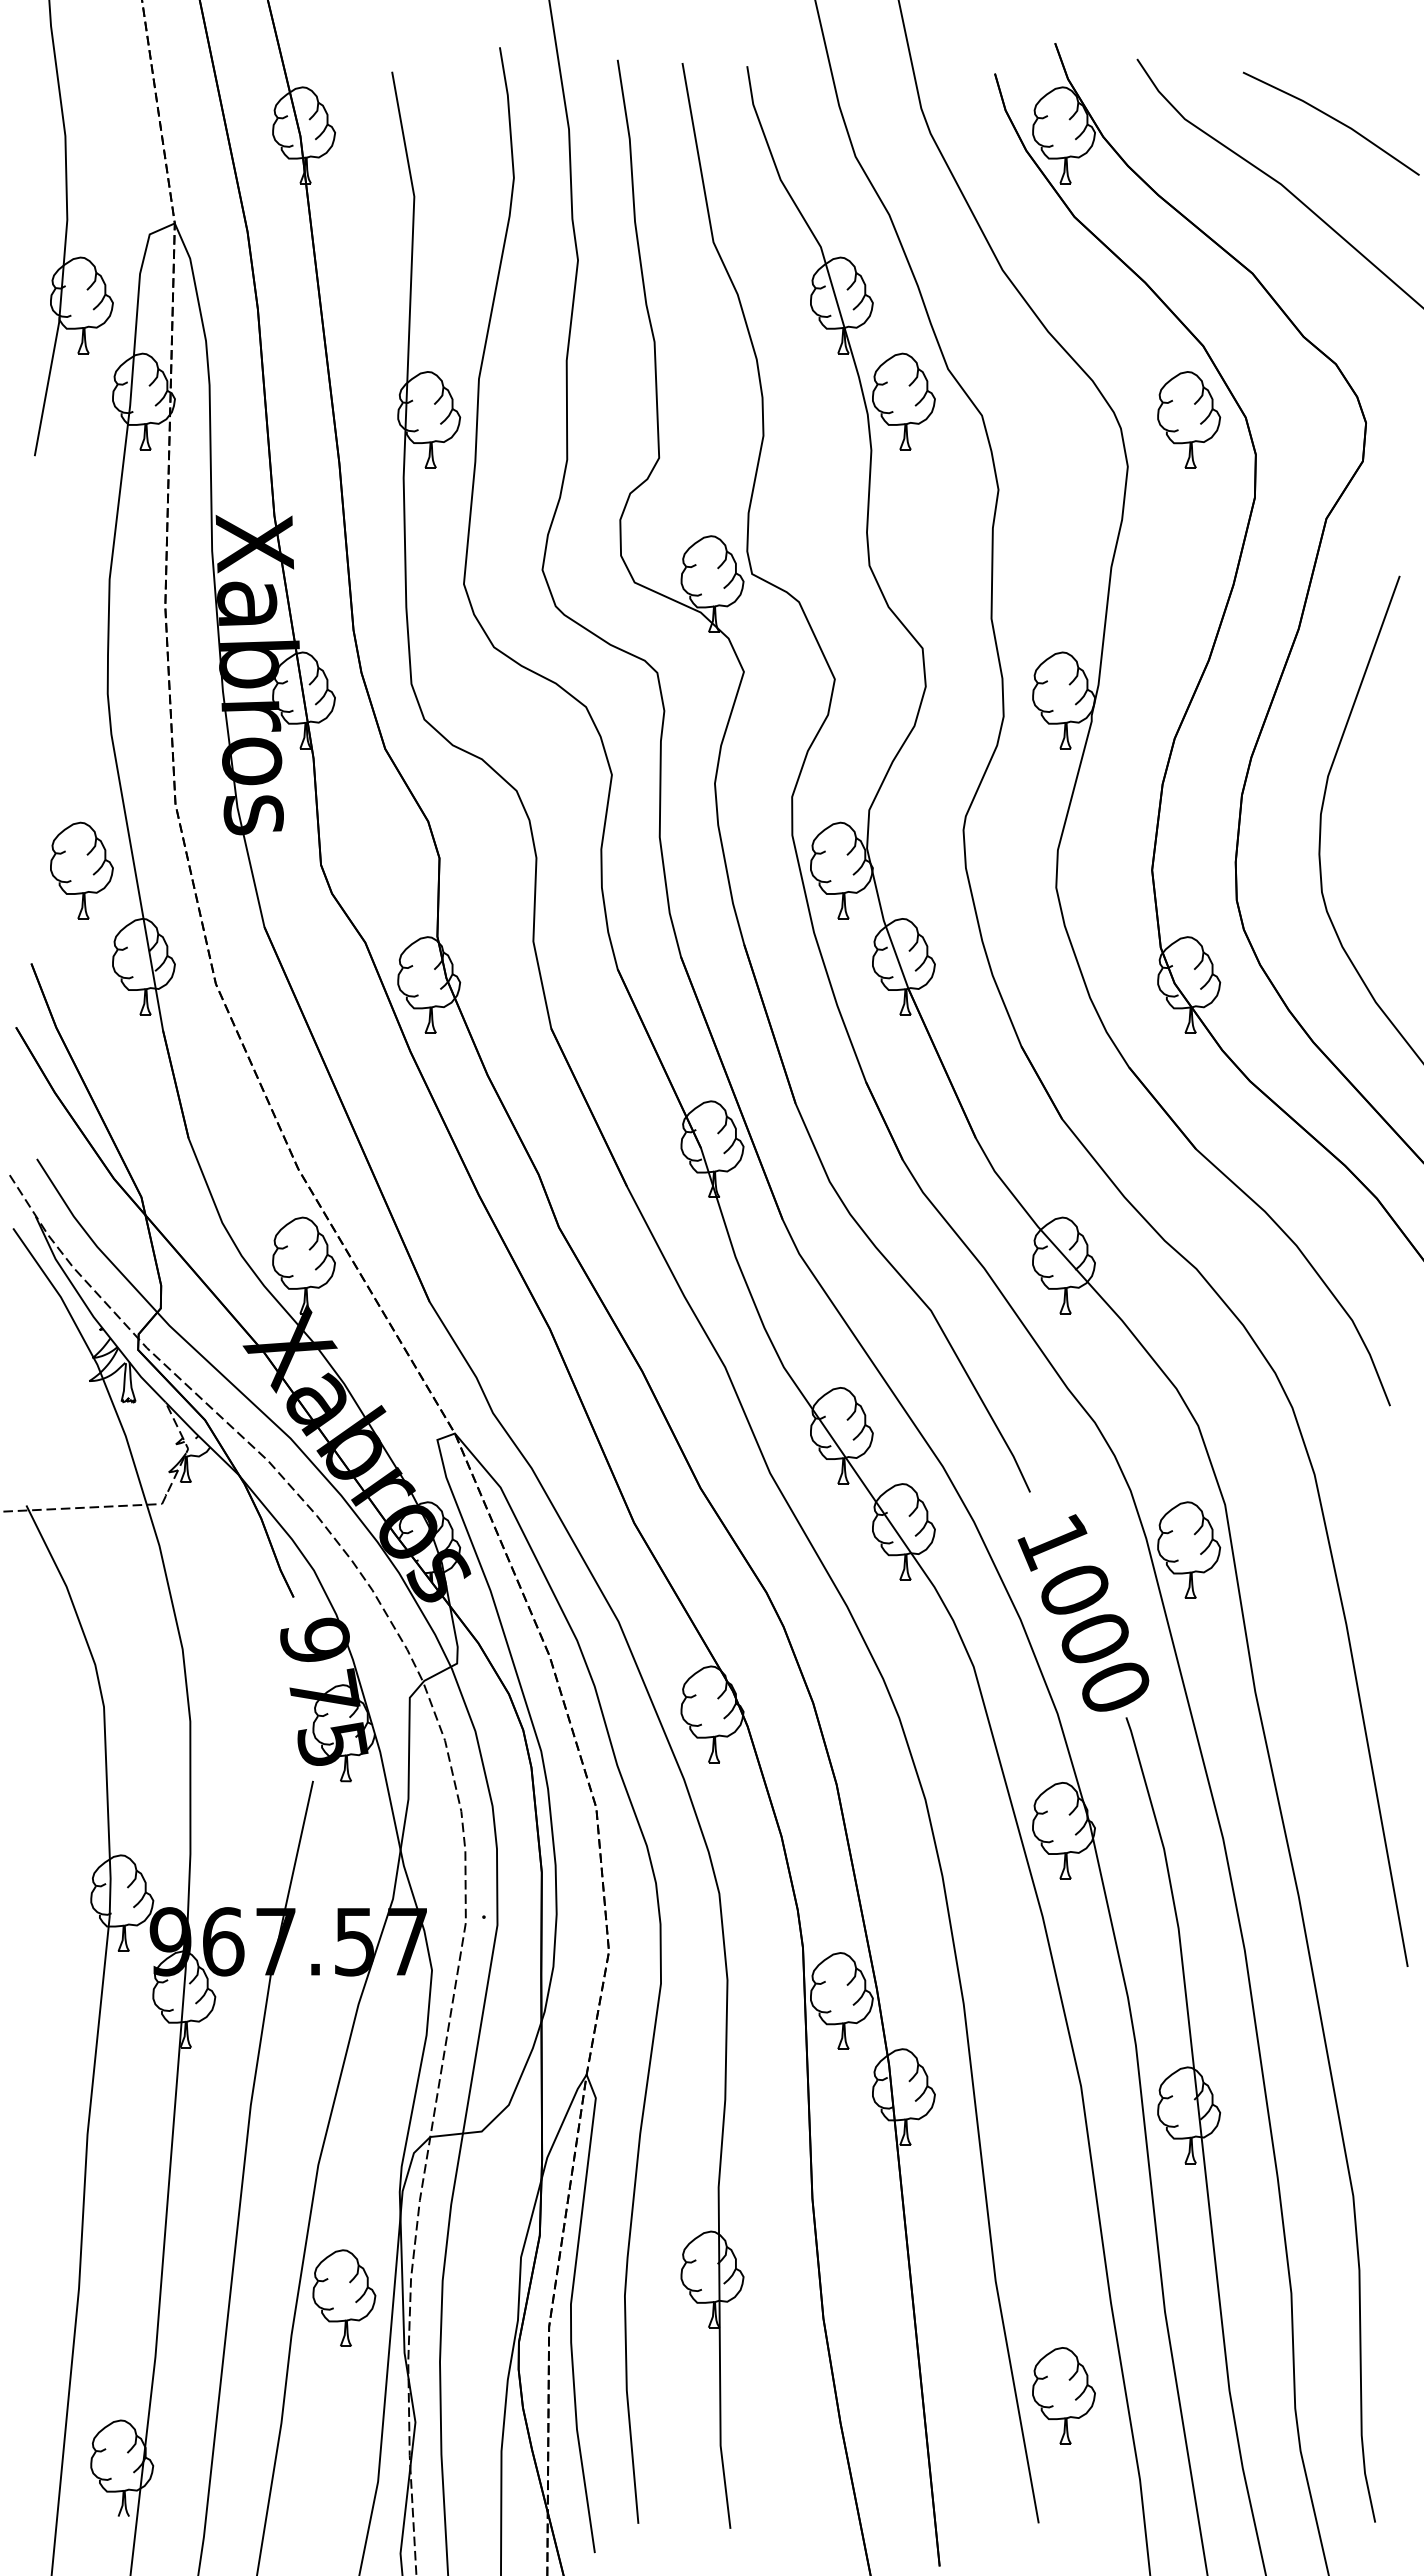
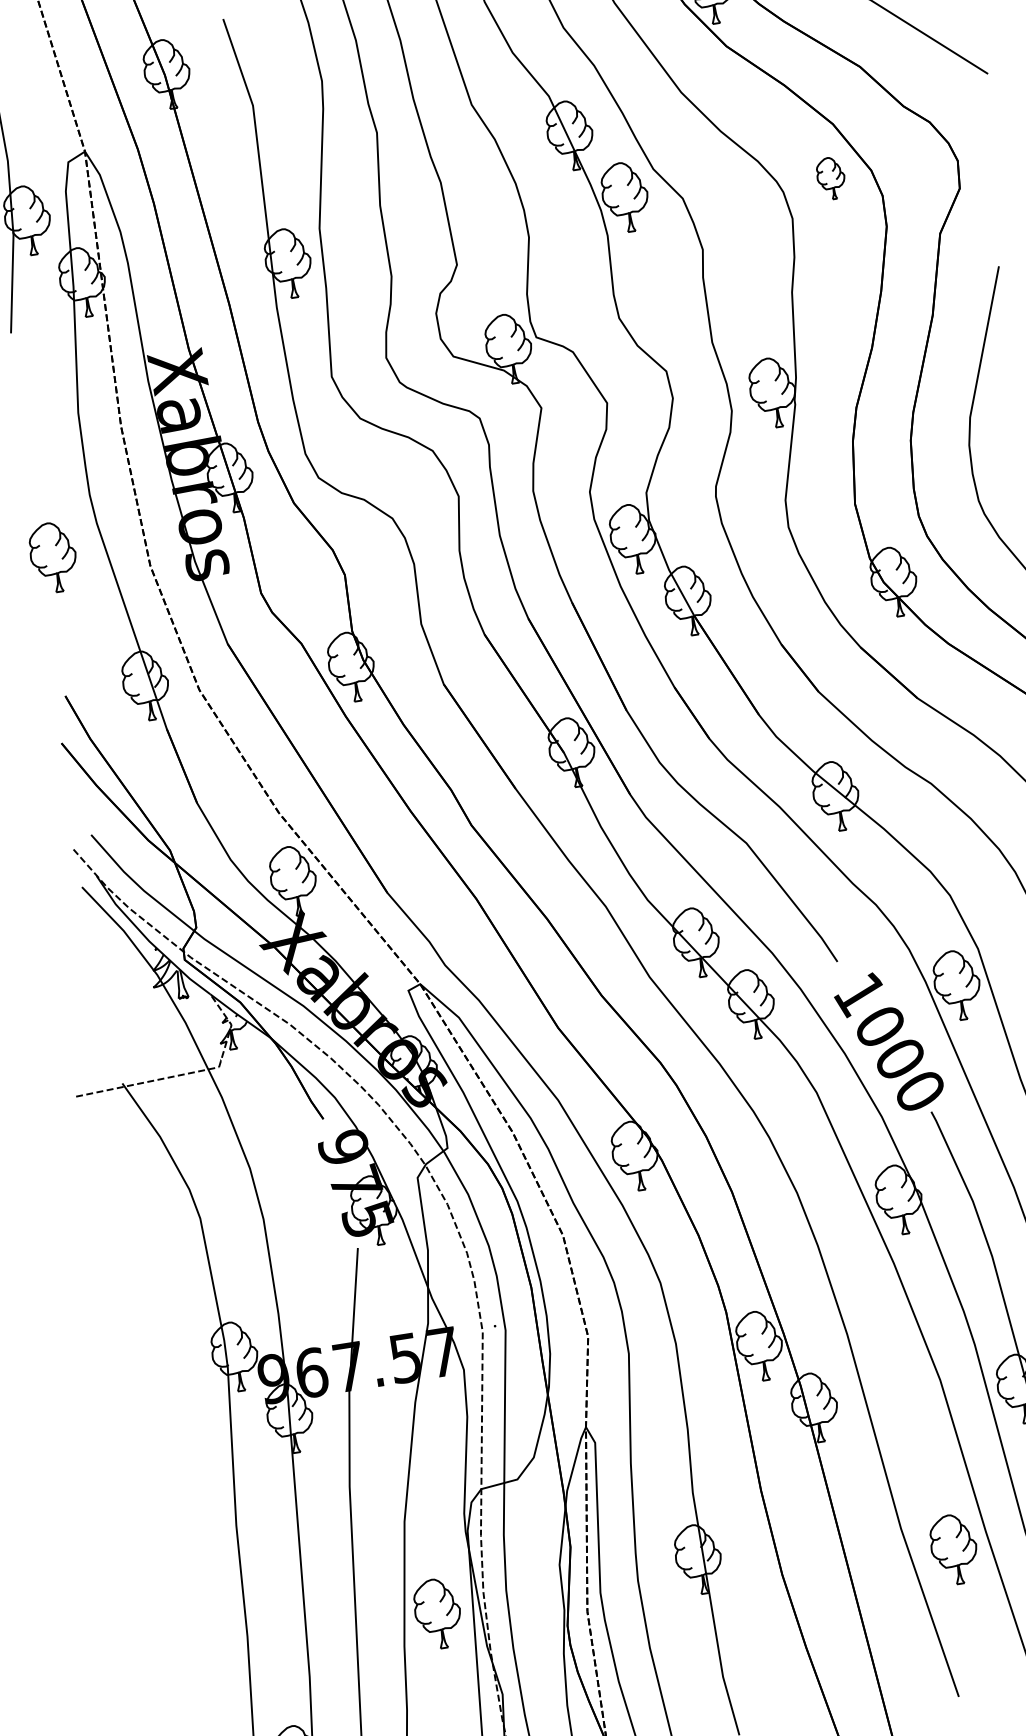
part: (1189, 419) -> (831, 178), size x0.6
part: (81, 870) -> (53, 557), moved
part: (1063, 2395) -> (953, 1549), moved

